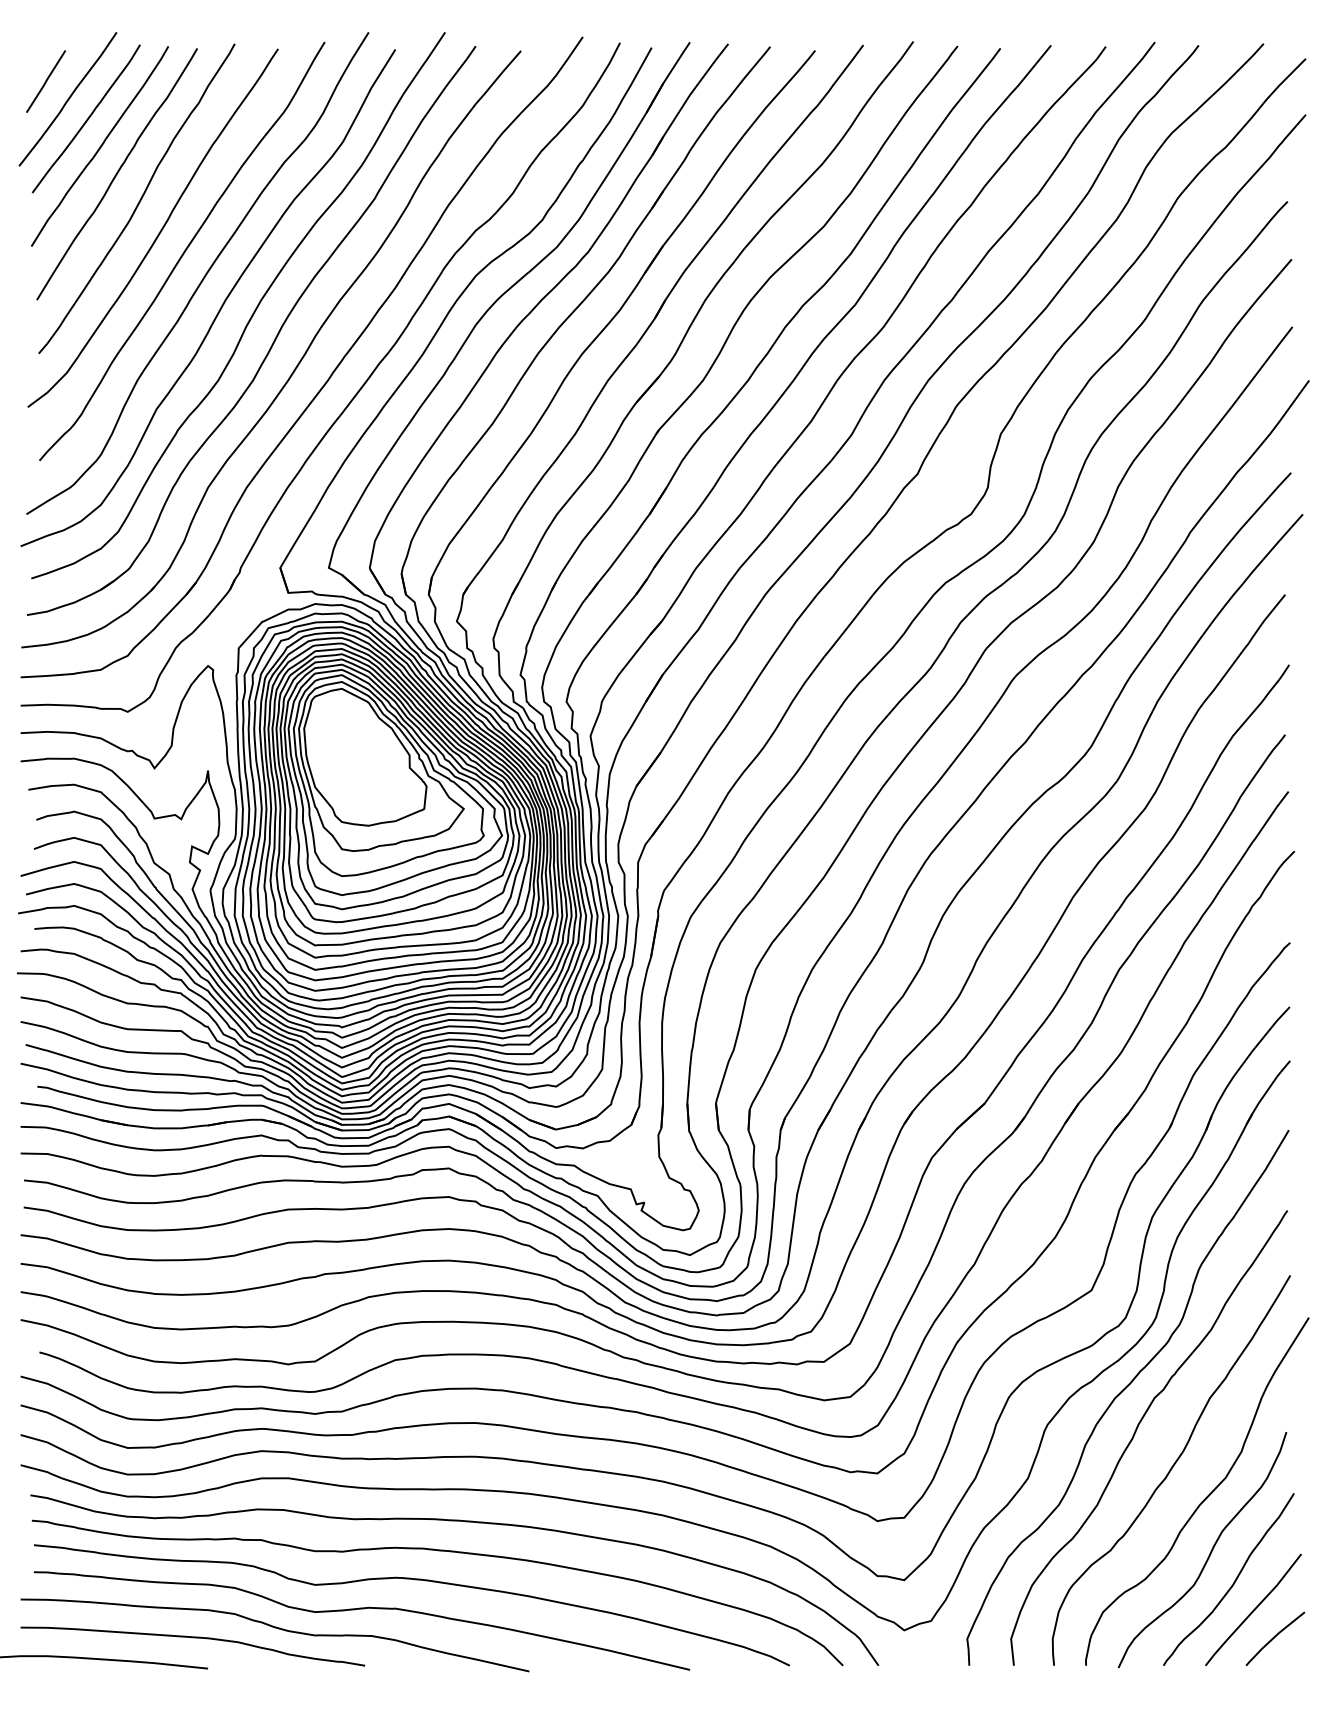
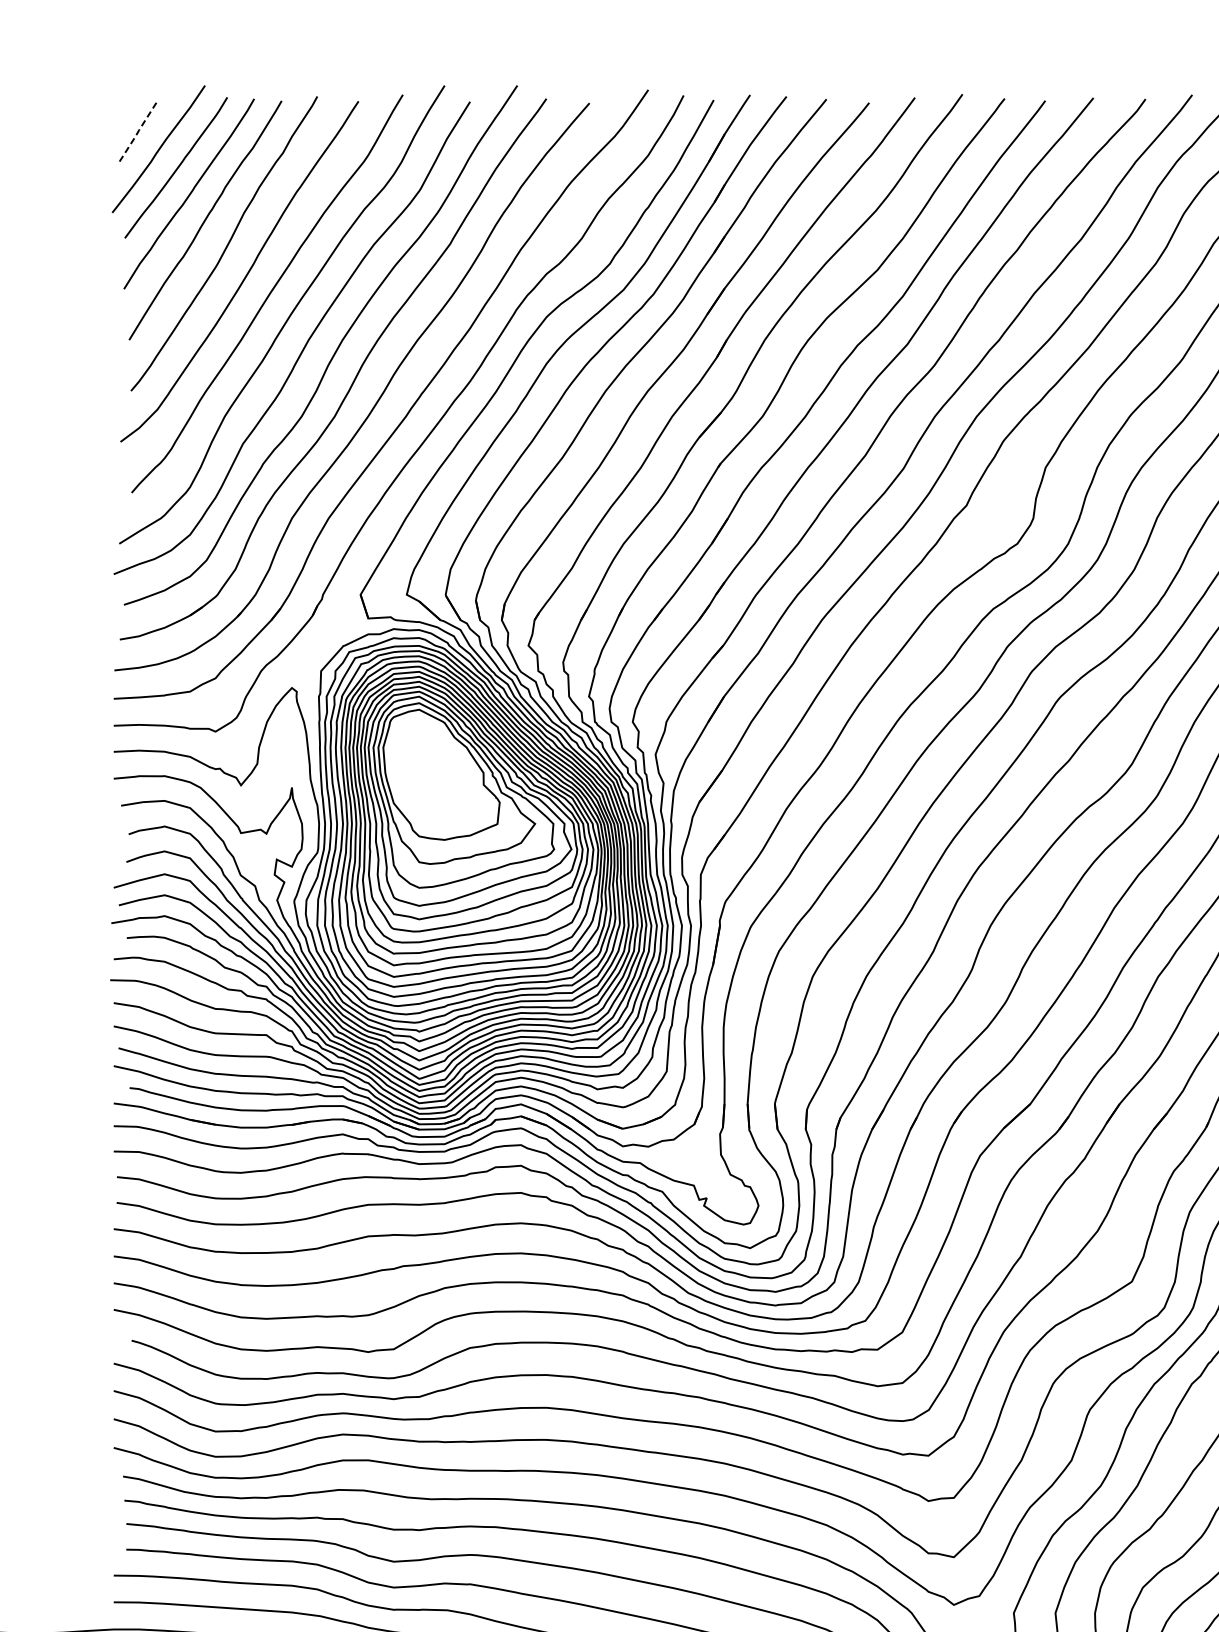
line: (46, 81) -> (138, 132), solid -> dashed

